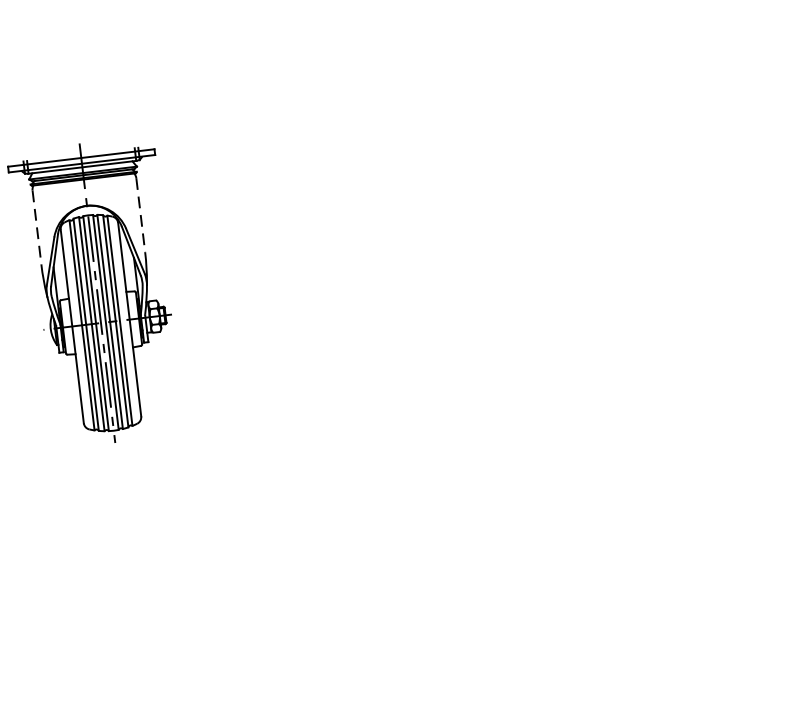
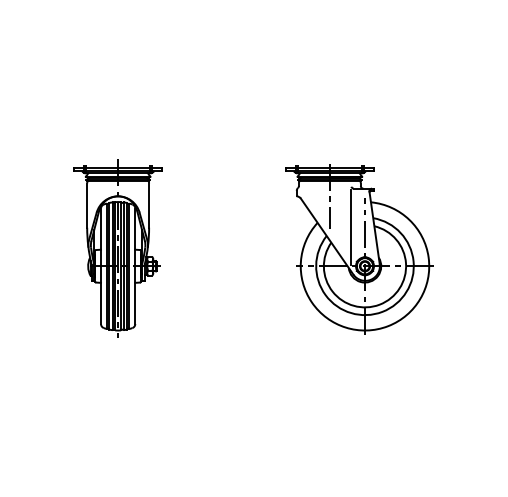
line: (141, 216) -> (149, 206), dashed -> solid
line: (37, 228) -> (87, 206), dashed -> solid
part: (502, 246) -> (359, 249), added

